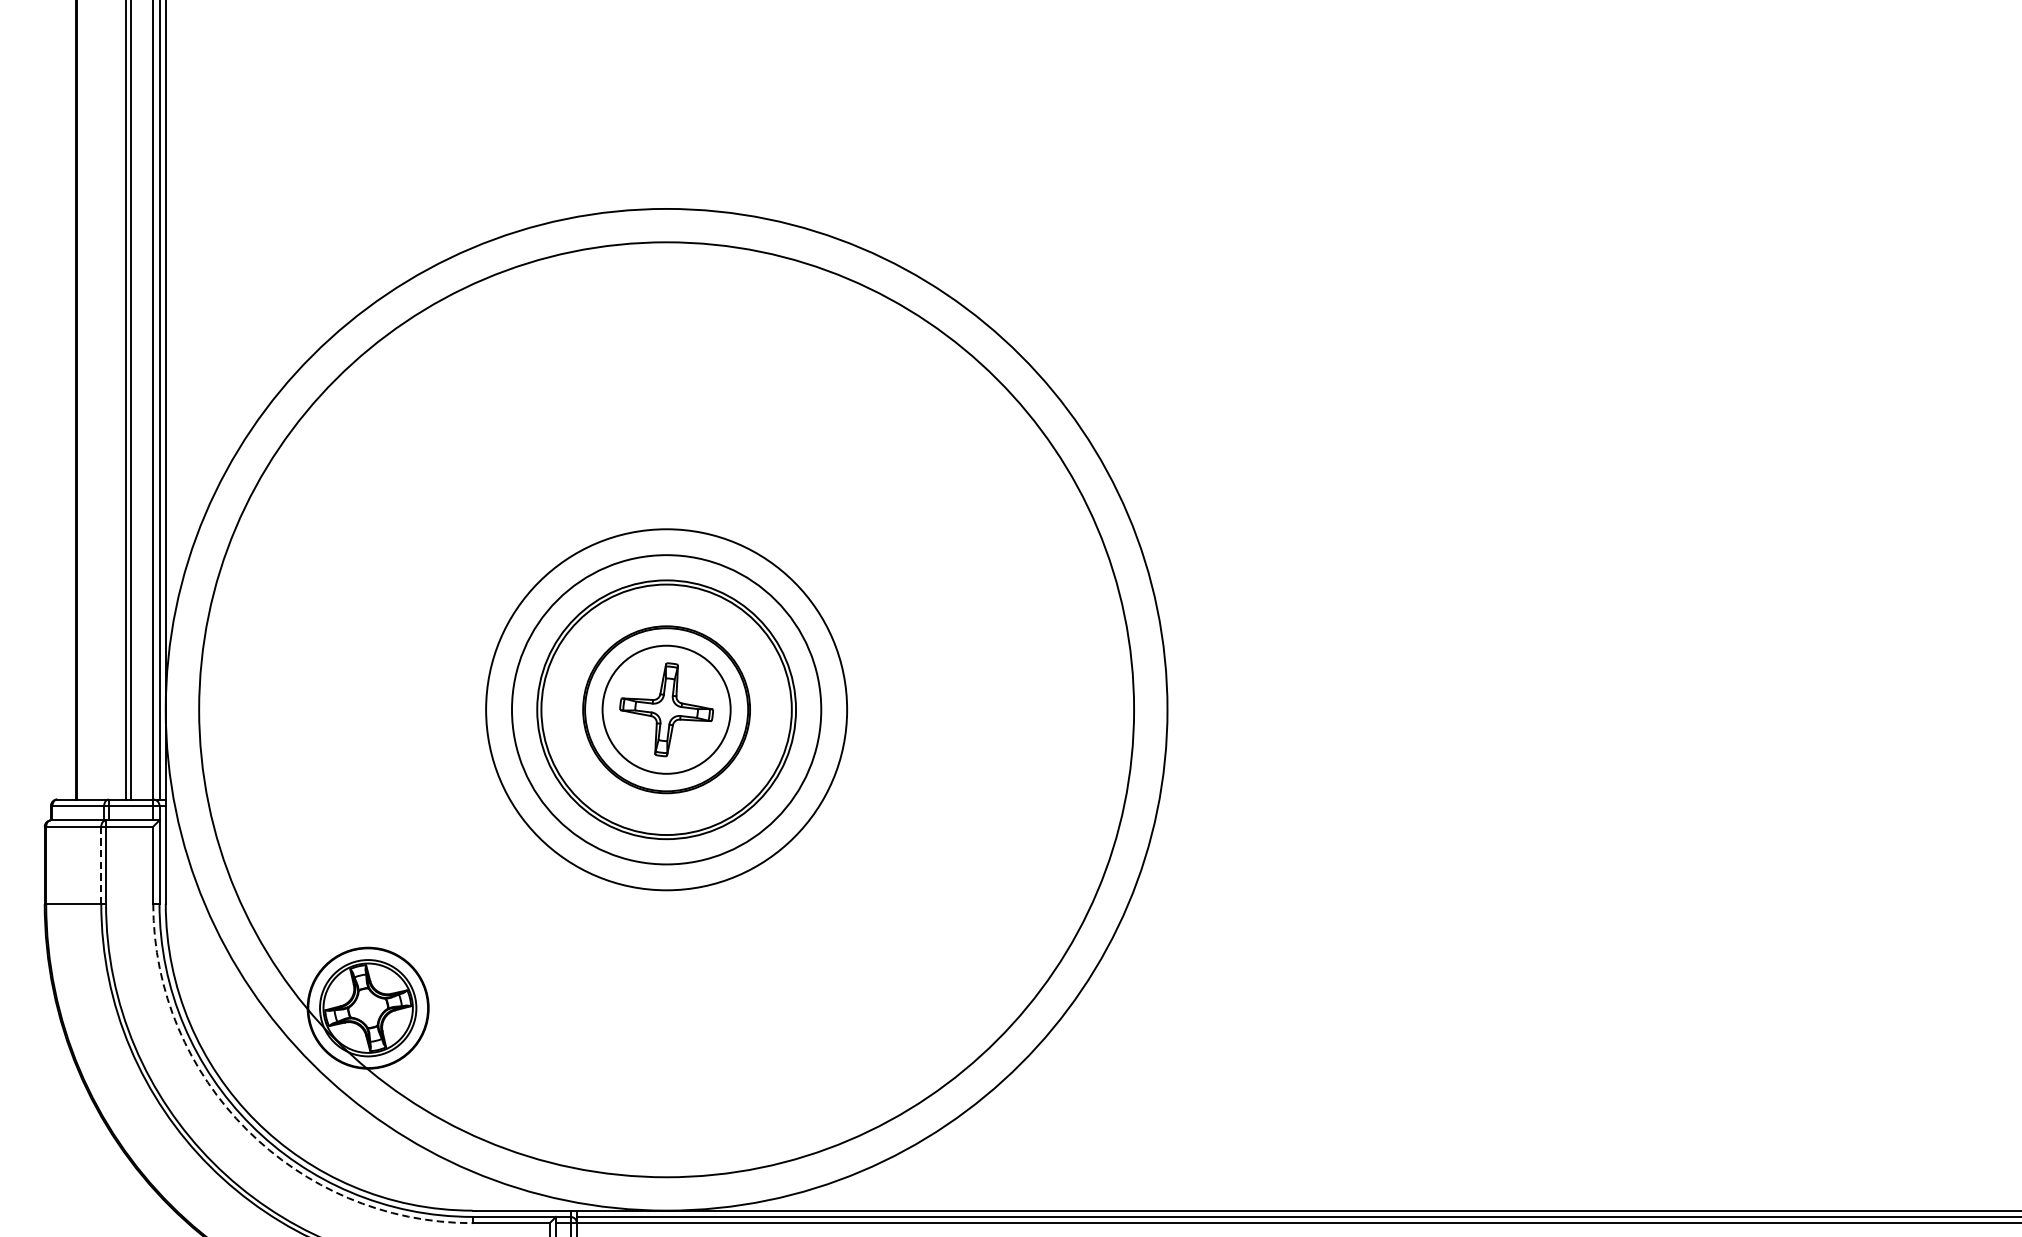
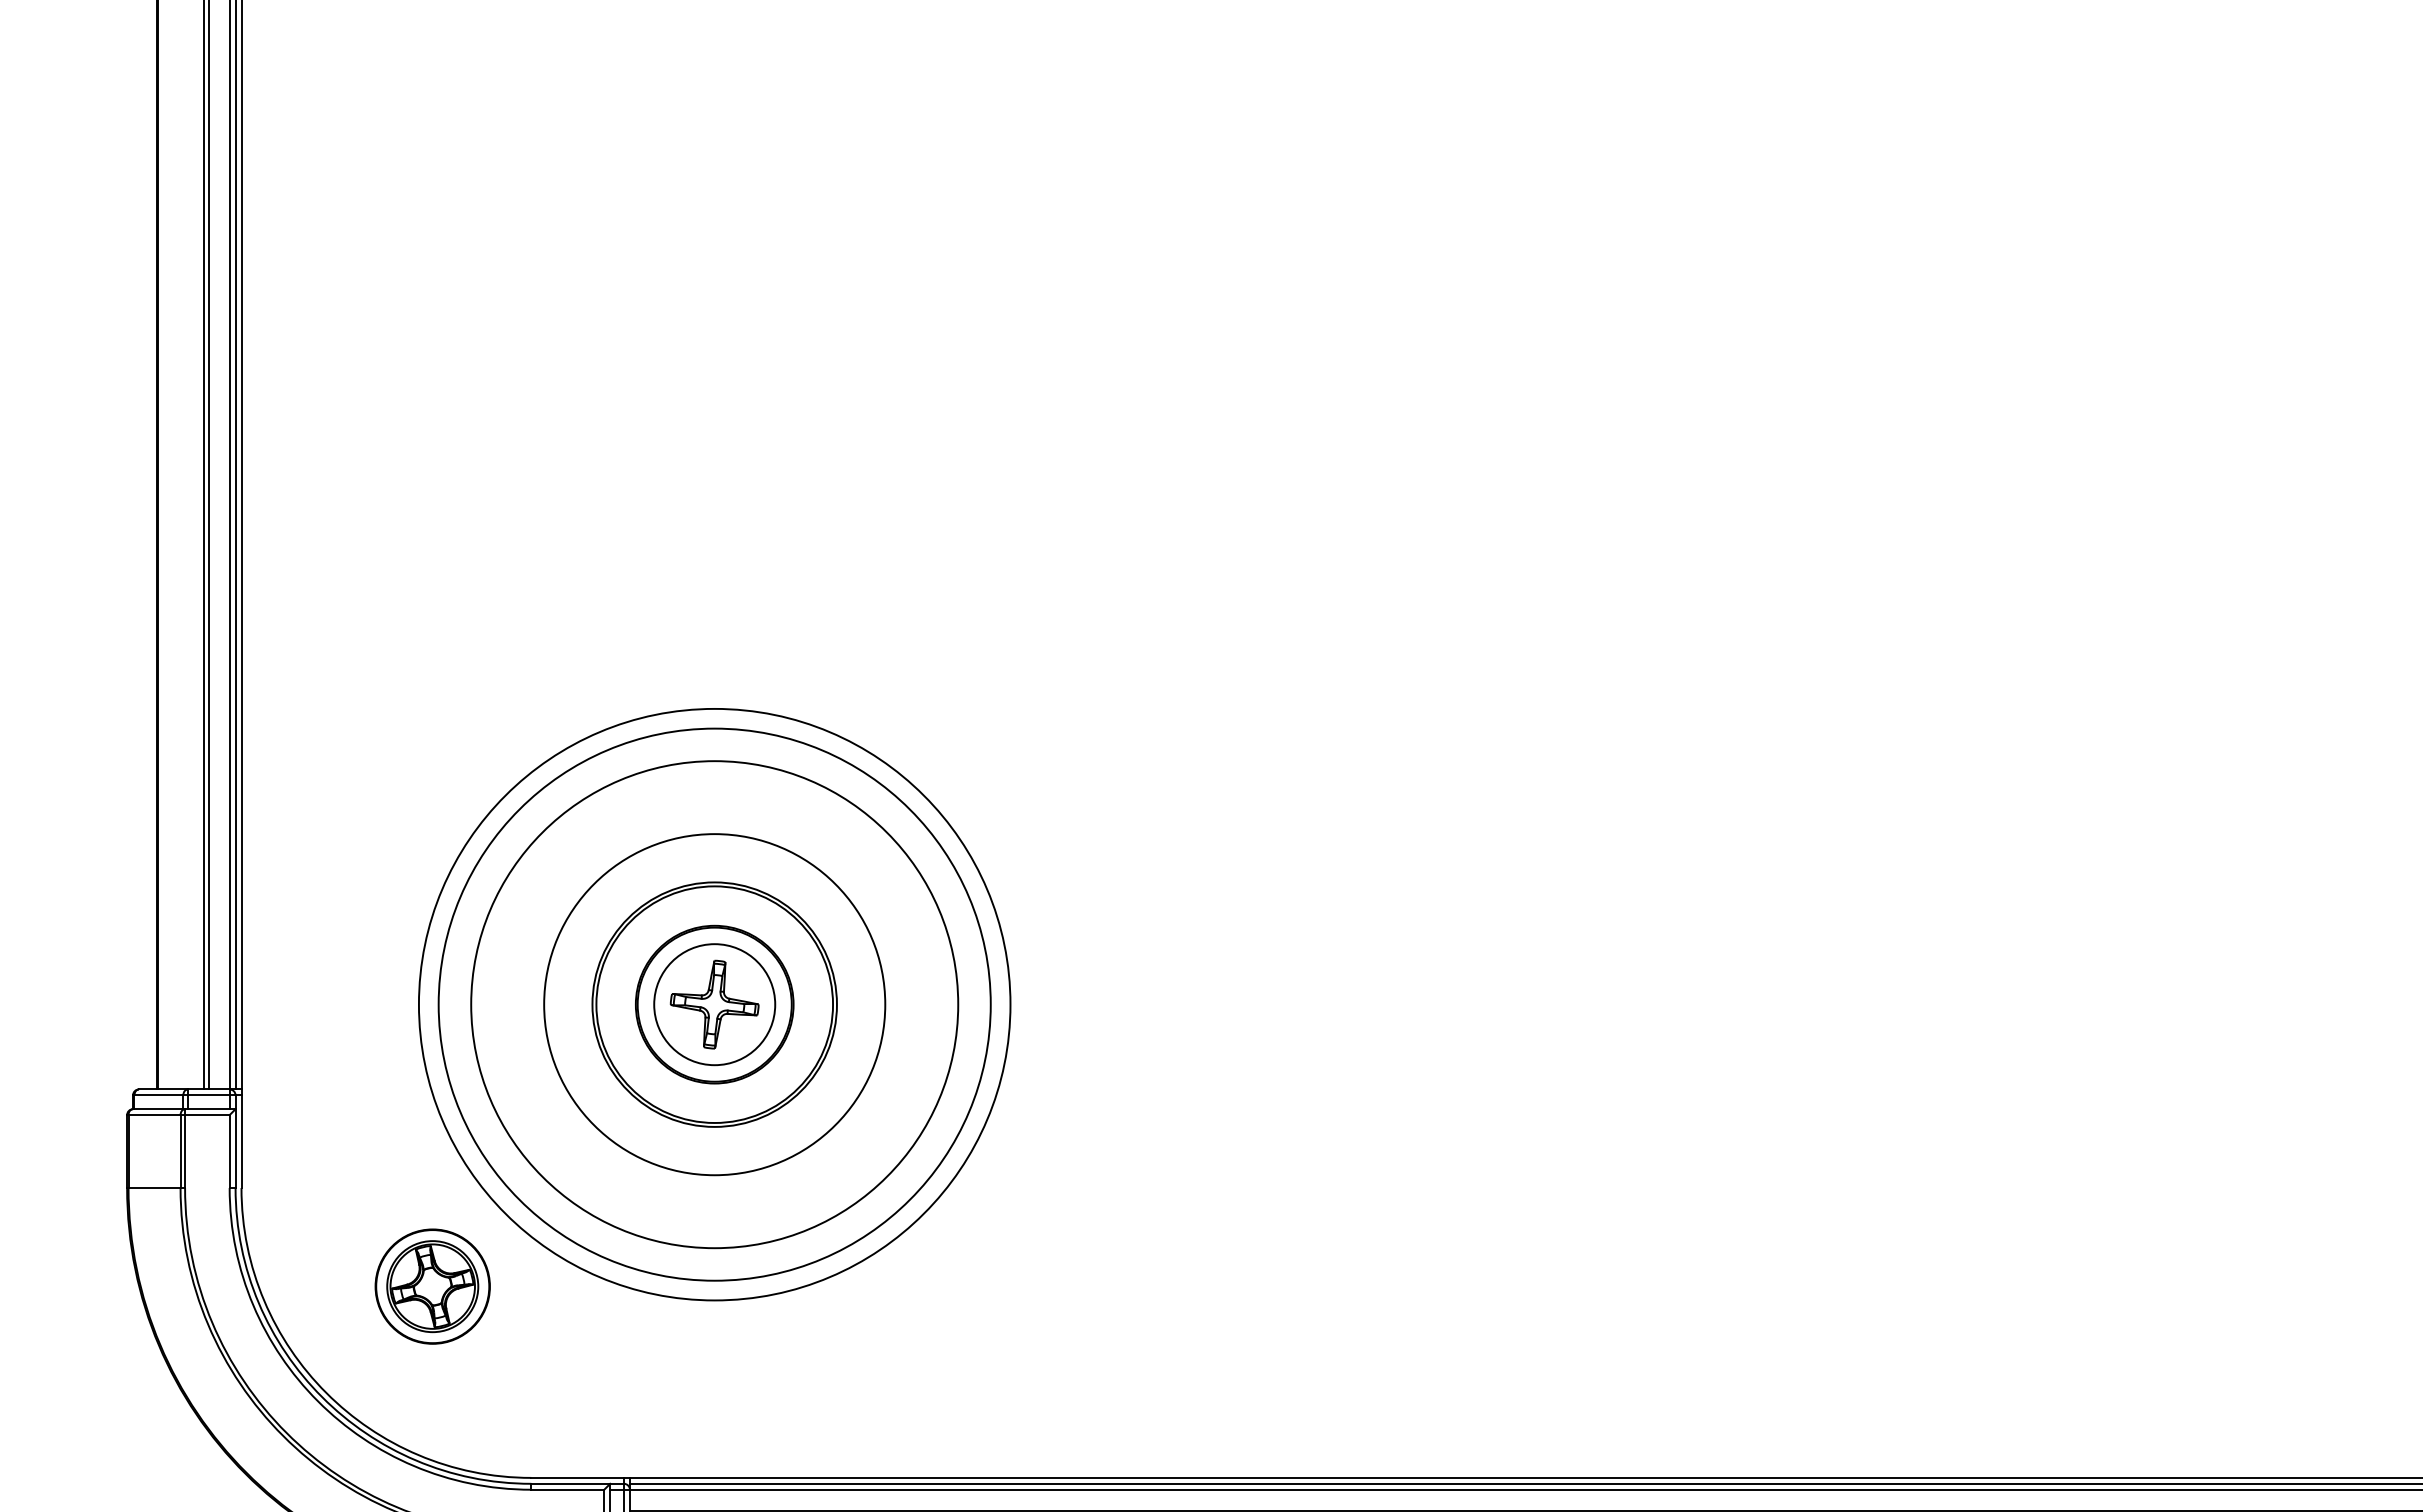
circle: (666, 709) -> (714, 1004), size x0.62
circle: (666, 709) -> (714, 1004), size x0.62
circle: (666, 709) -> (714, 1004), size x1.67
line: (101, 866) -> (180, 1152), dashed -> solid
arc: (247, 1129) -> (318, 1401), dashed -> solid

